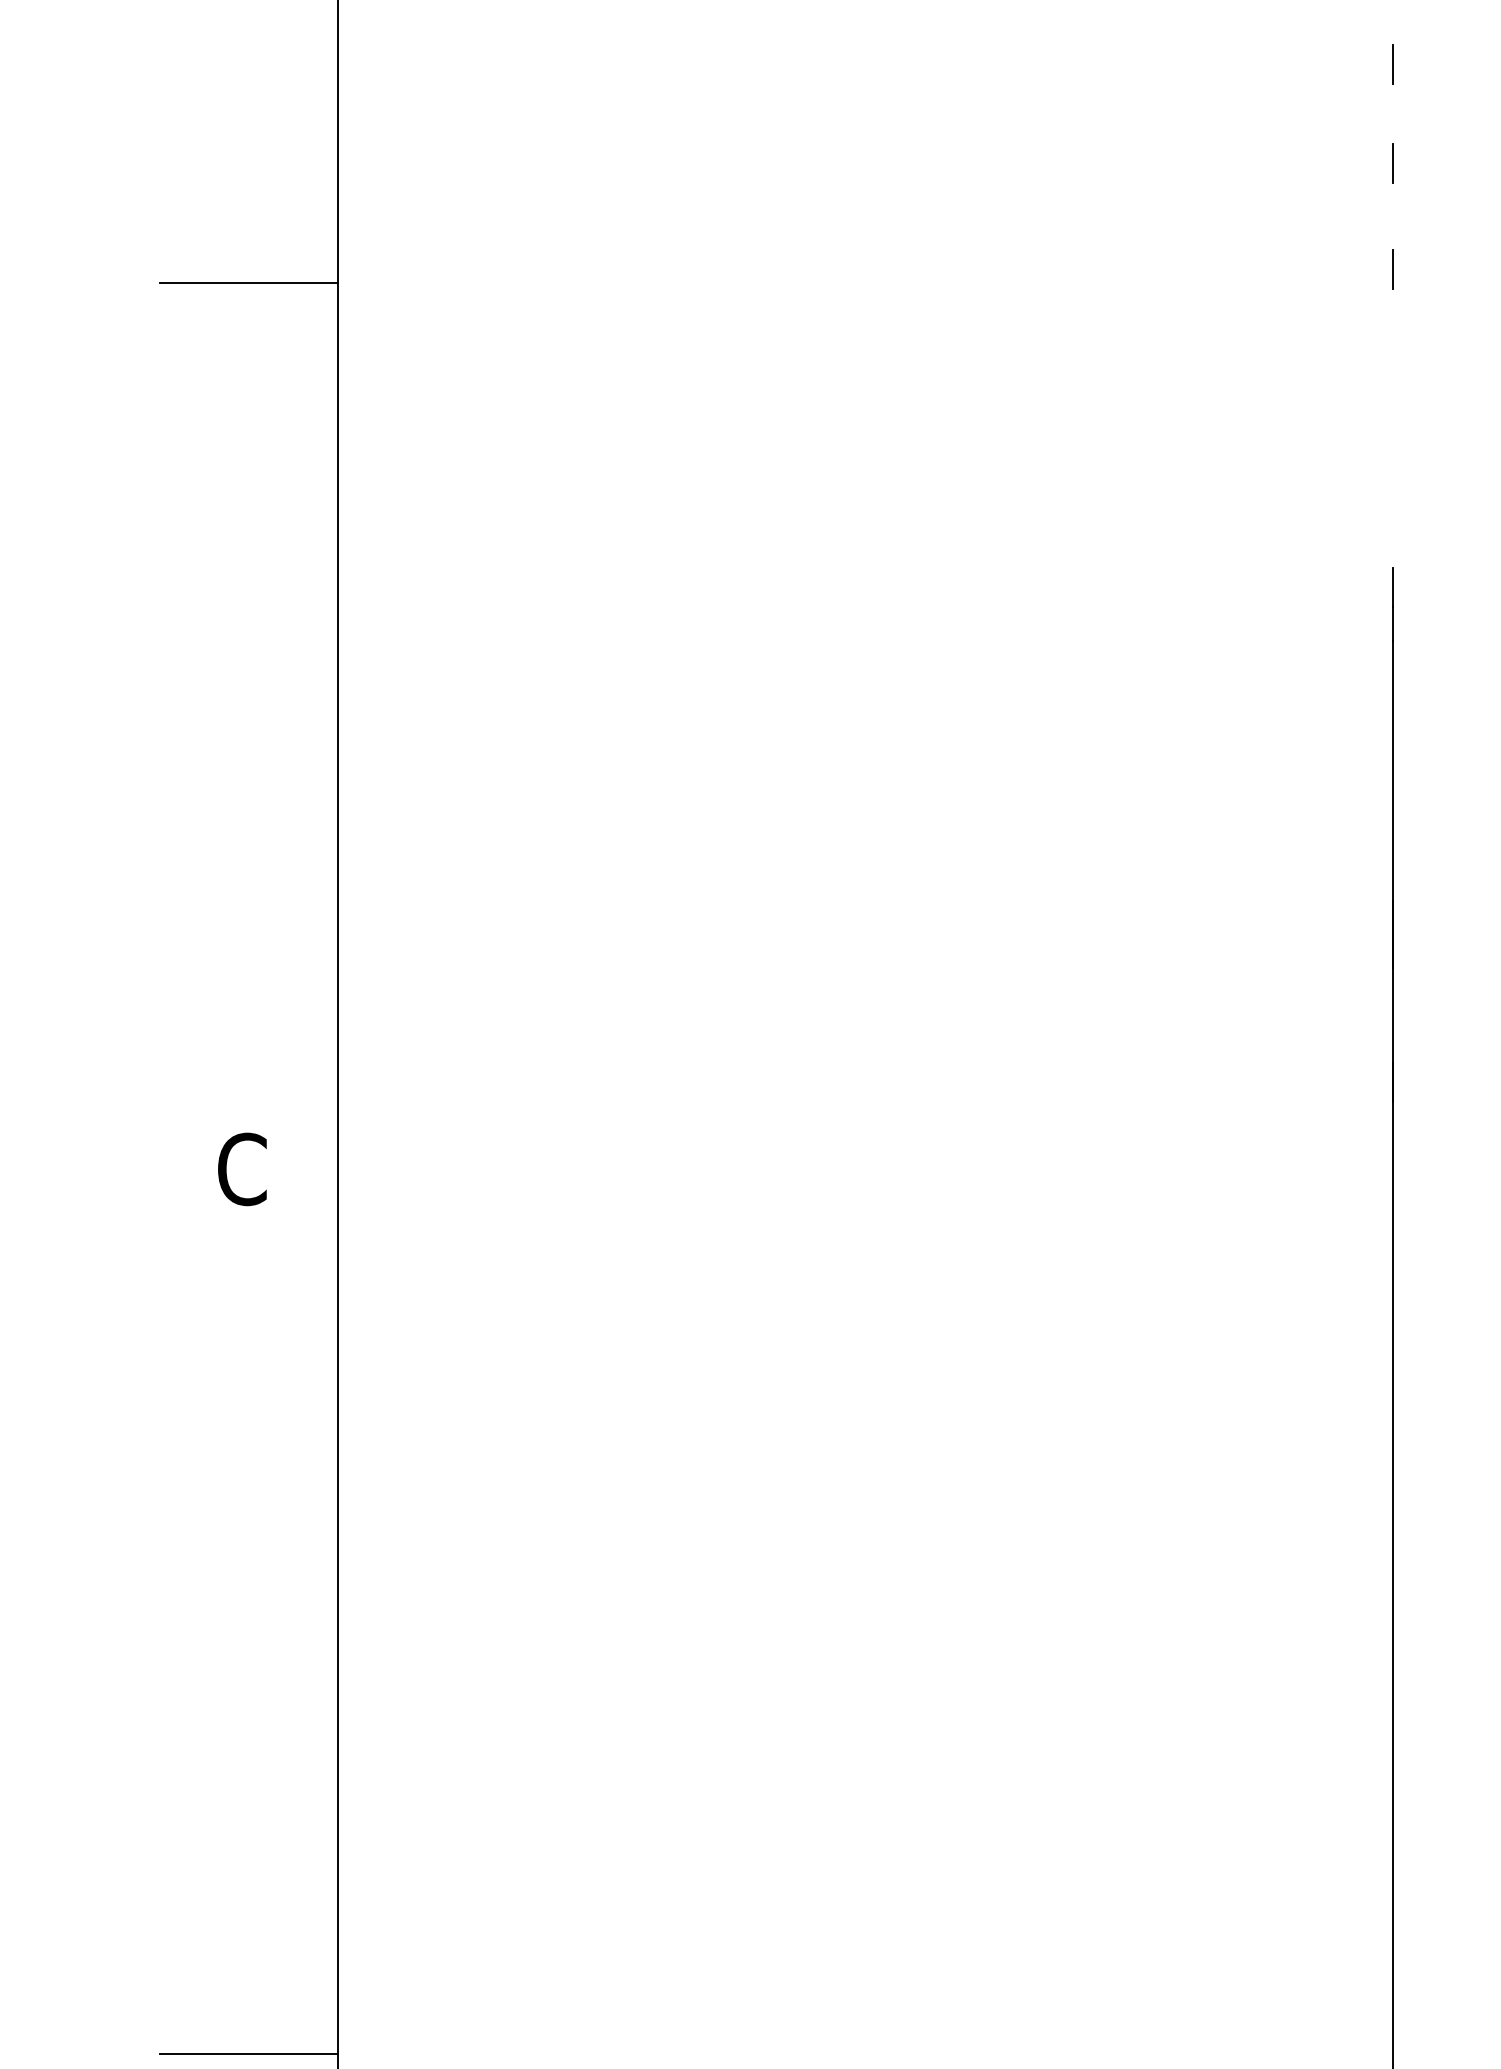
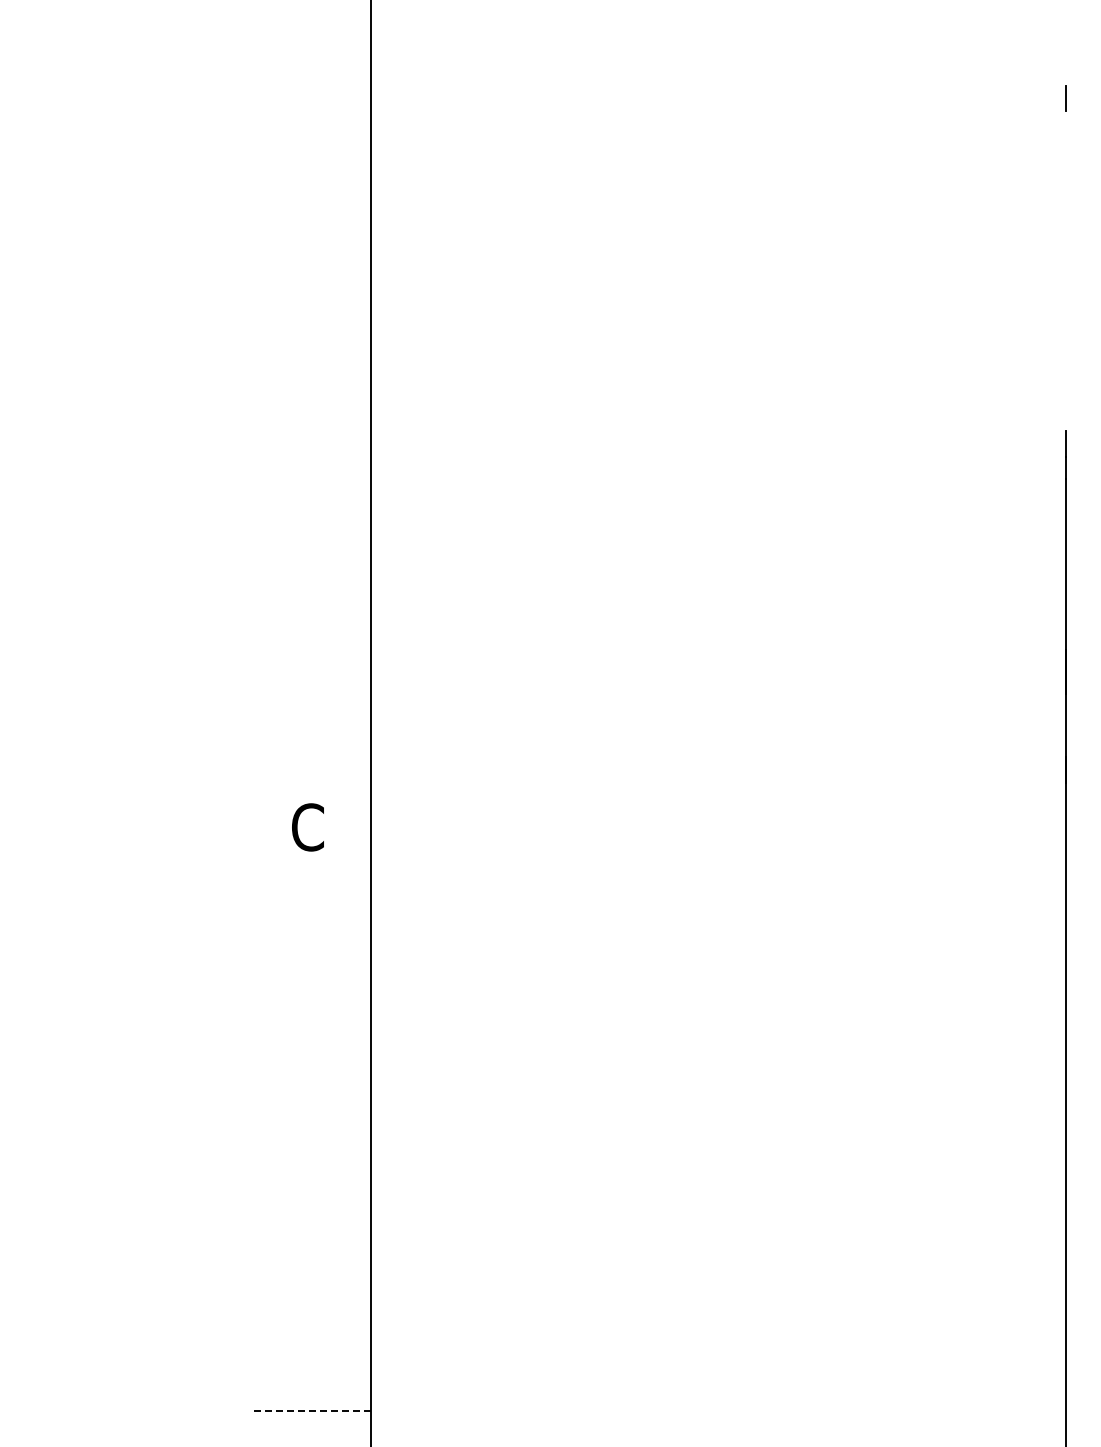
line: (1392, 162) -> (1066, 163), removed
line: (1392, 268) -> (1066, 233), removed
line: (247, 282) -> (311, 242), removed
line: (249, 2053) -> (312, 1410), solid -> dashed

